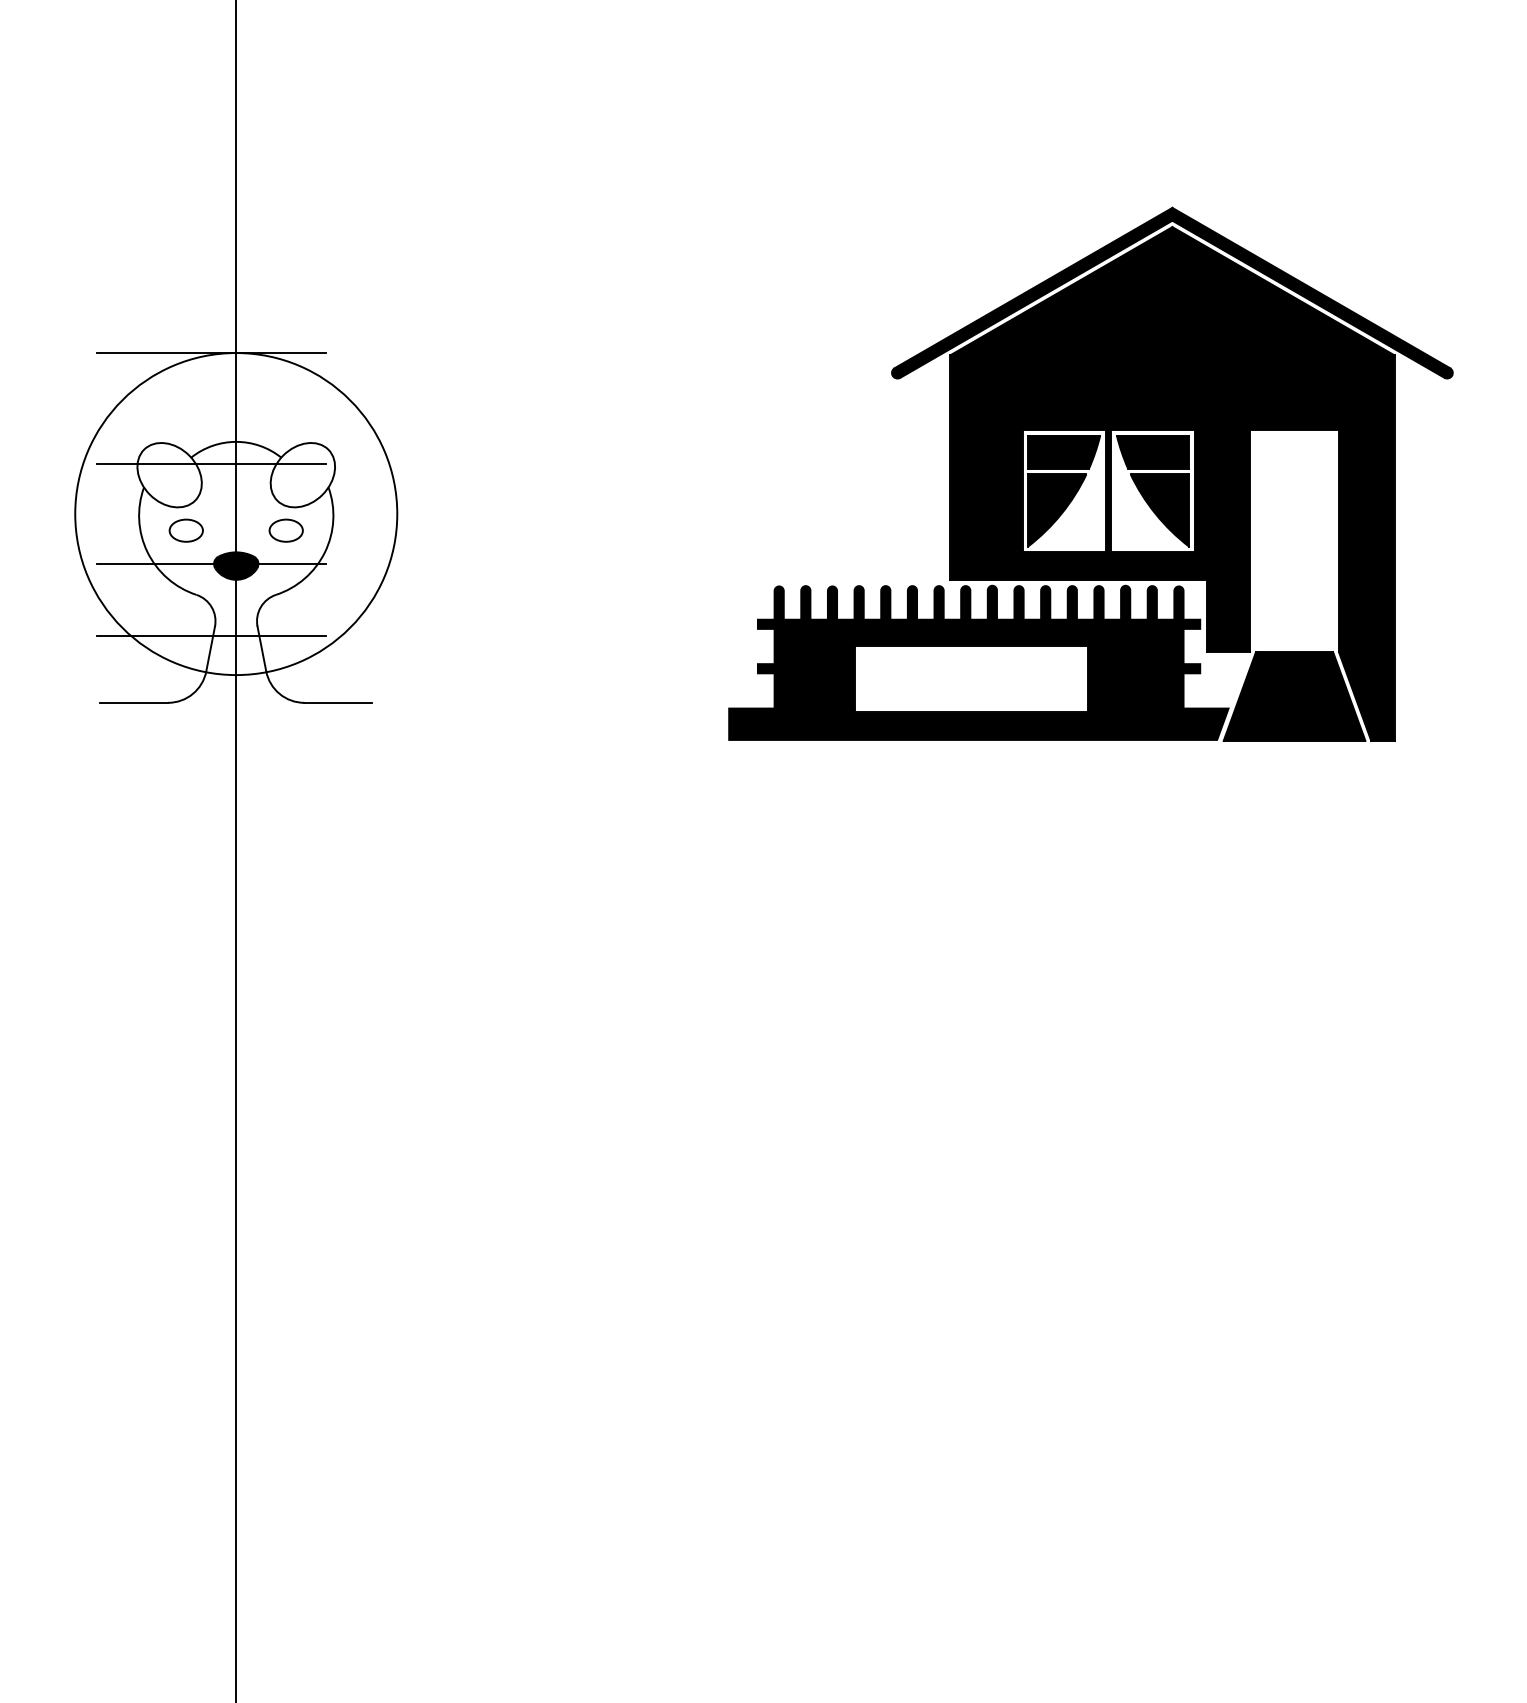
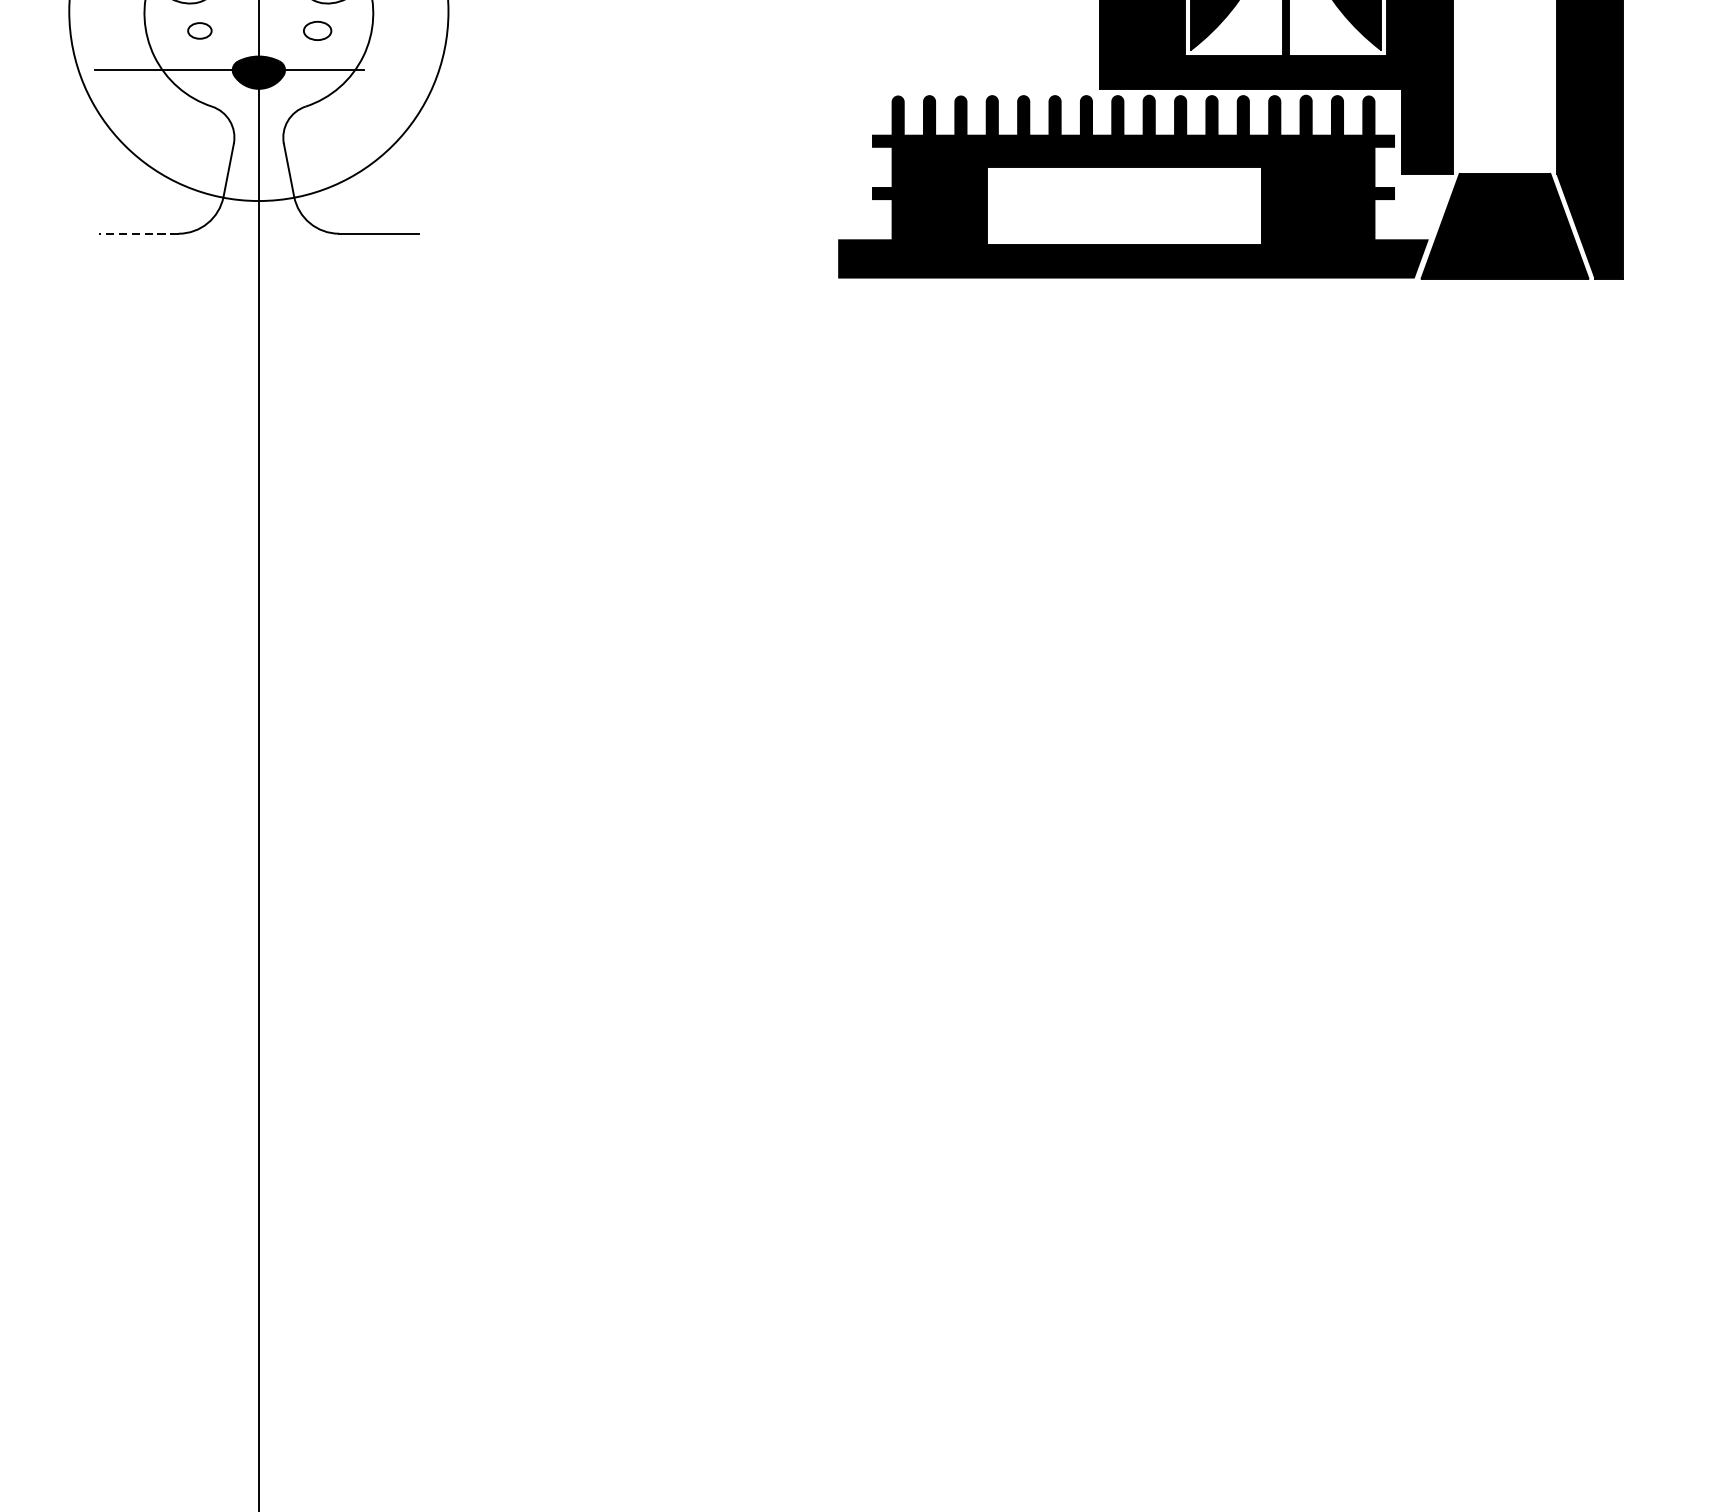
part: (185, 530) -> (199, 30), size x0.6
part: (285, 530) -> (316, 30), size x0.7
line: (211, 636) -> (229, 155), removed
line: (134, 702) -> (139, 233), solid -> dashed

